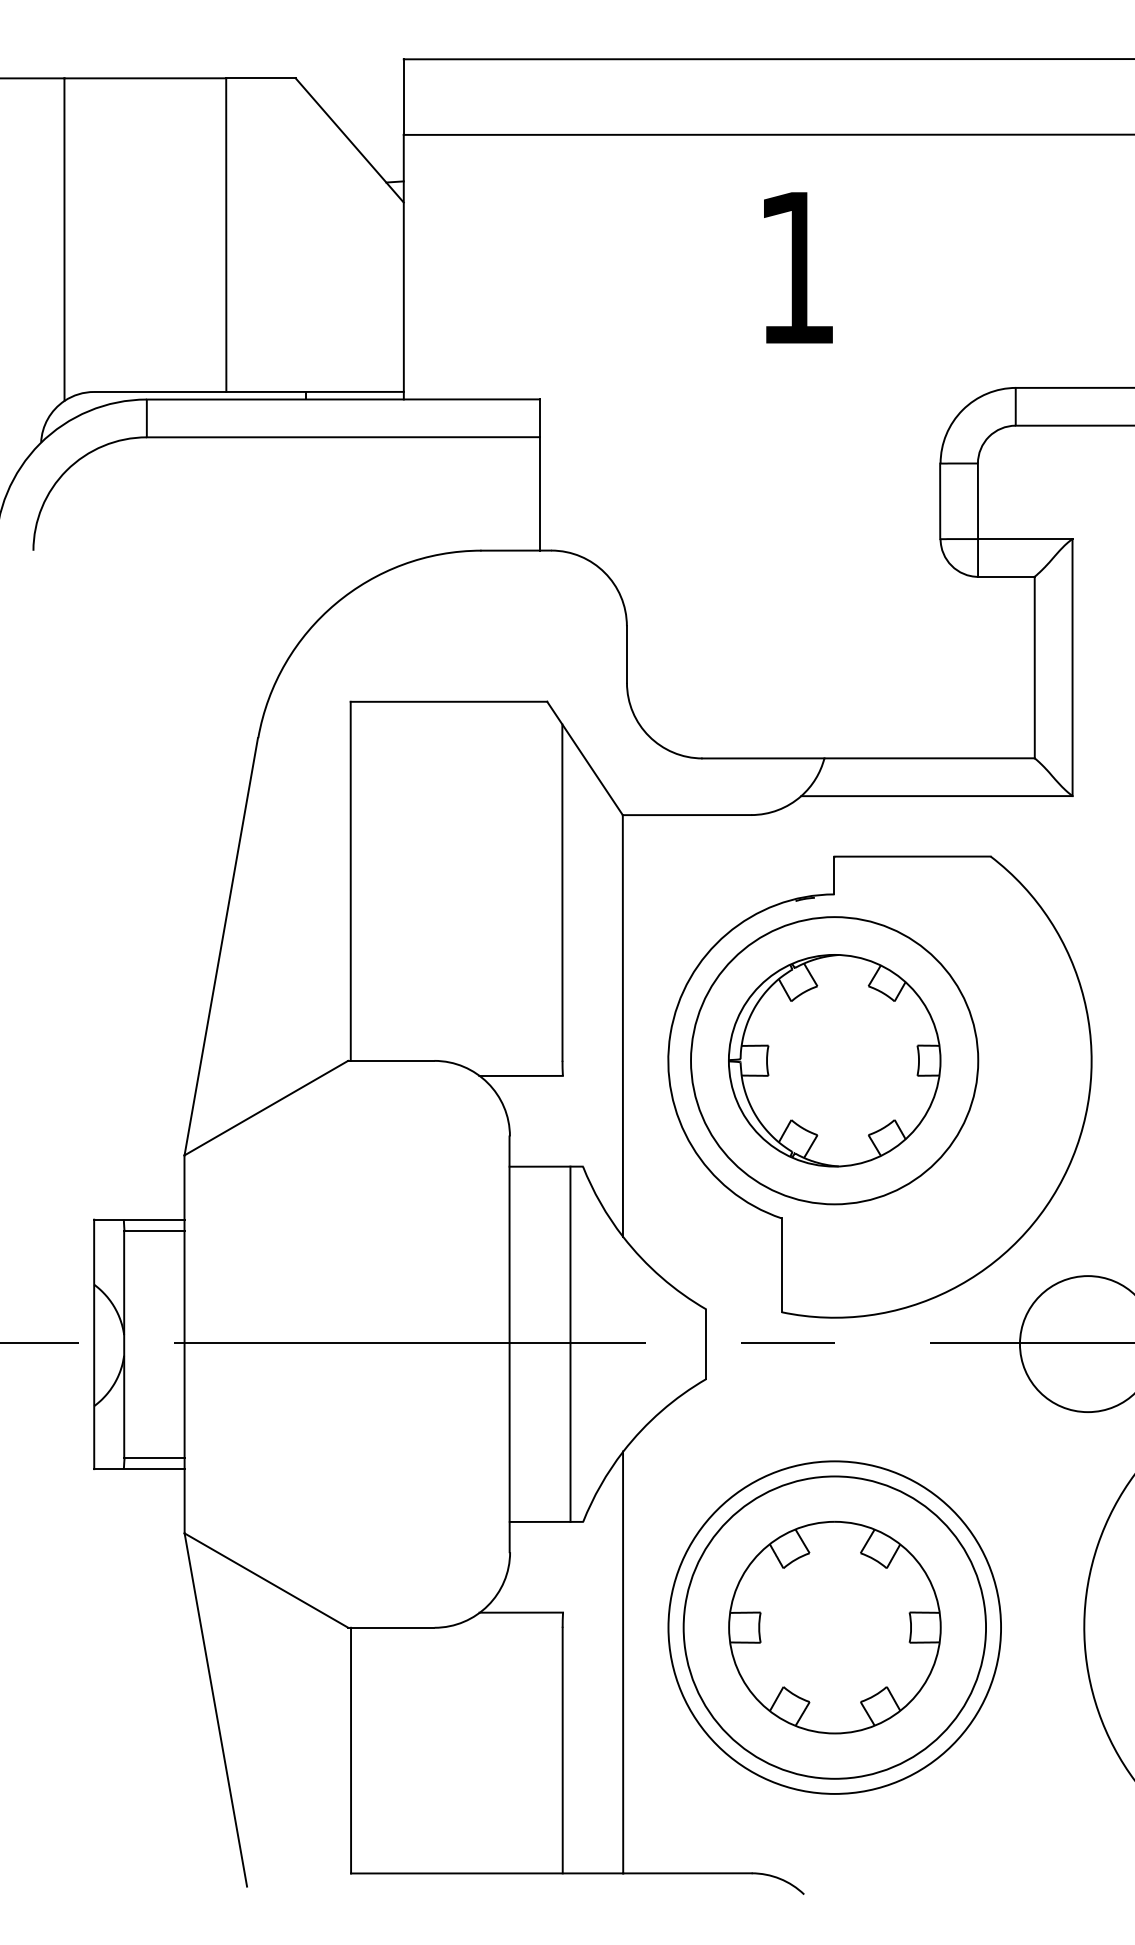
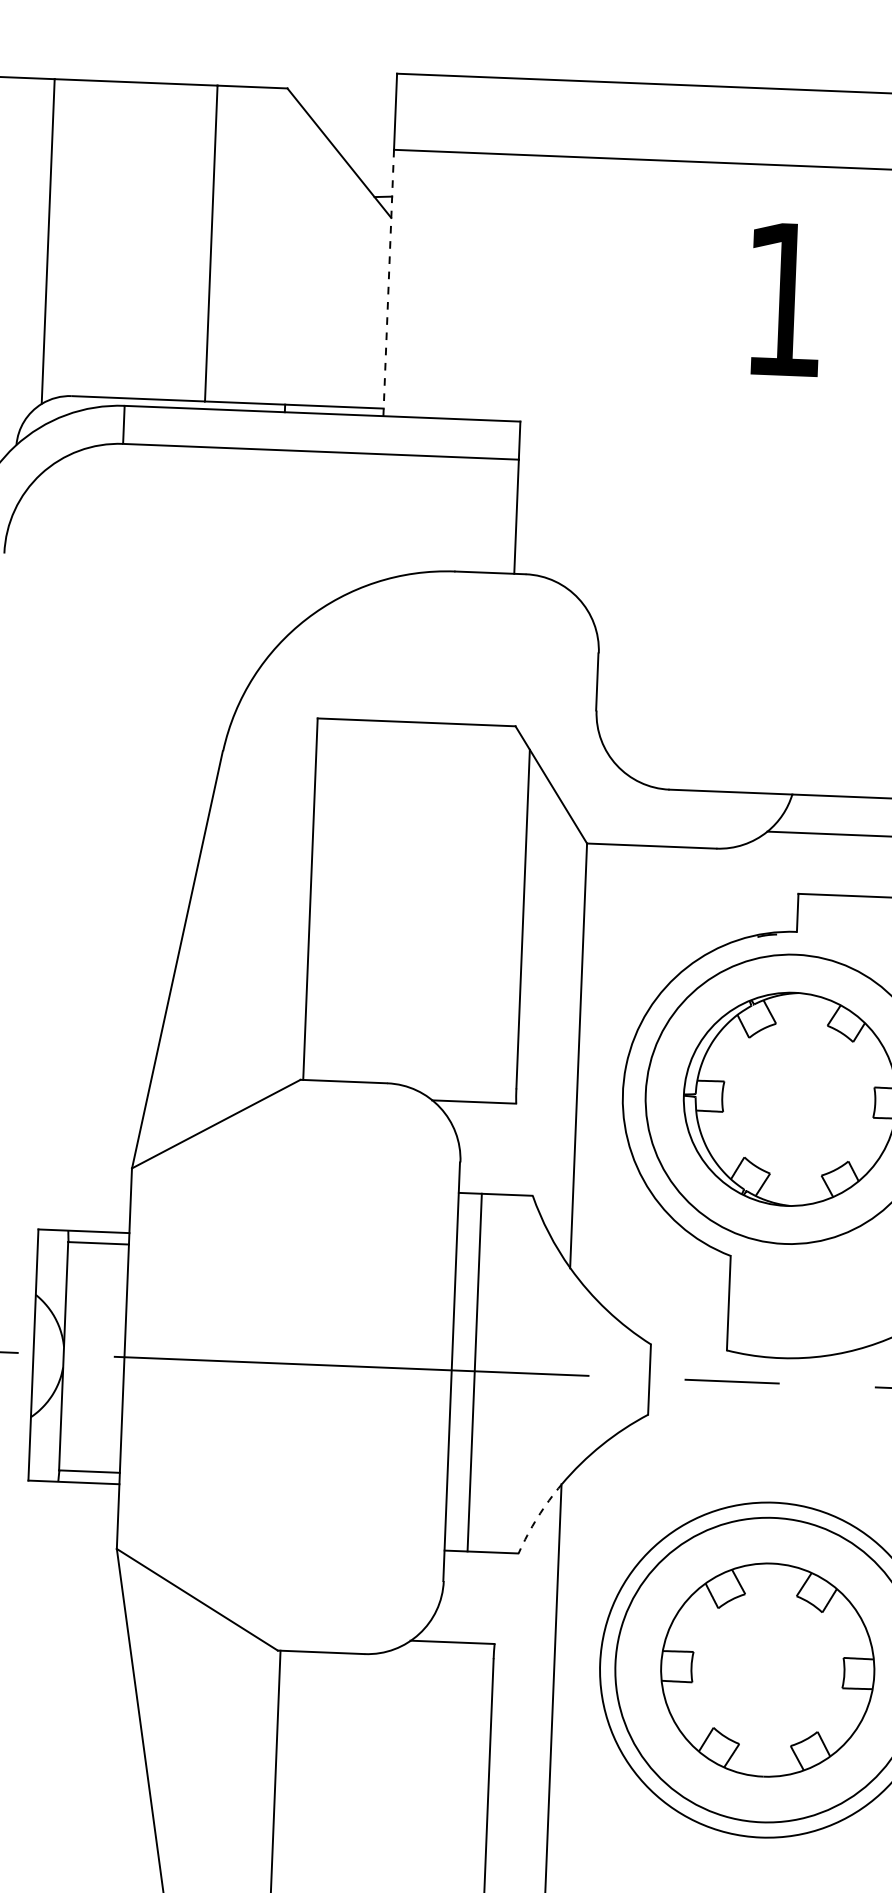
line: (403, 267) -> (388, 283), solid -> dashed
line: (570, 1343) -> (474, 1371), moved
arc: (600, 1485) -> (537, 1517), solid -> dashed

